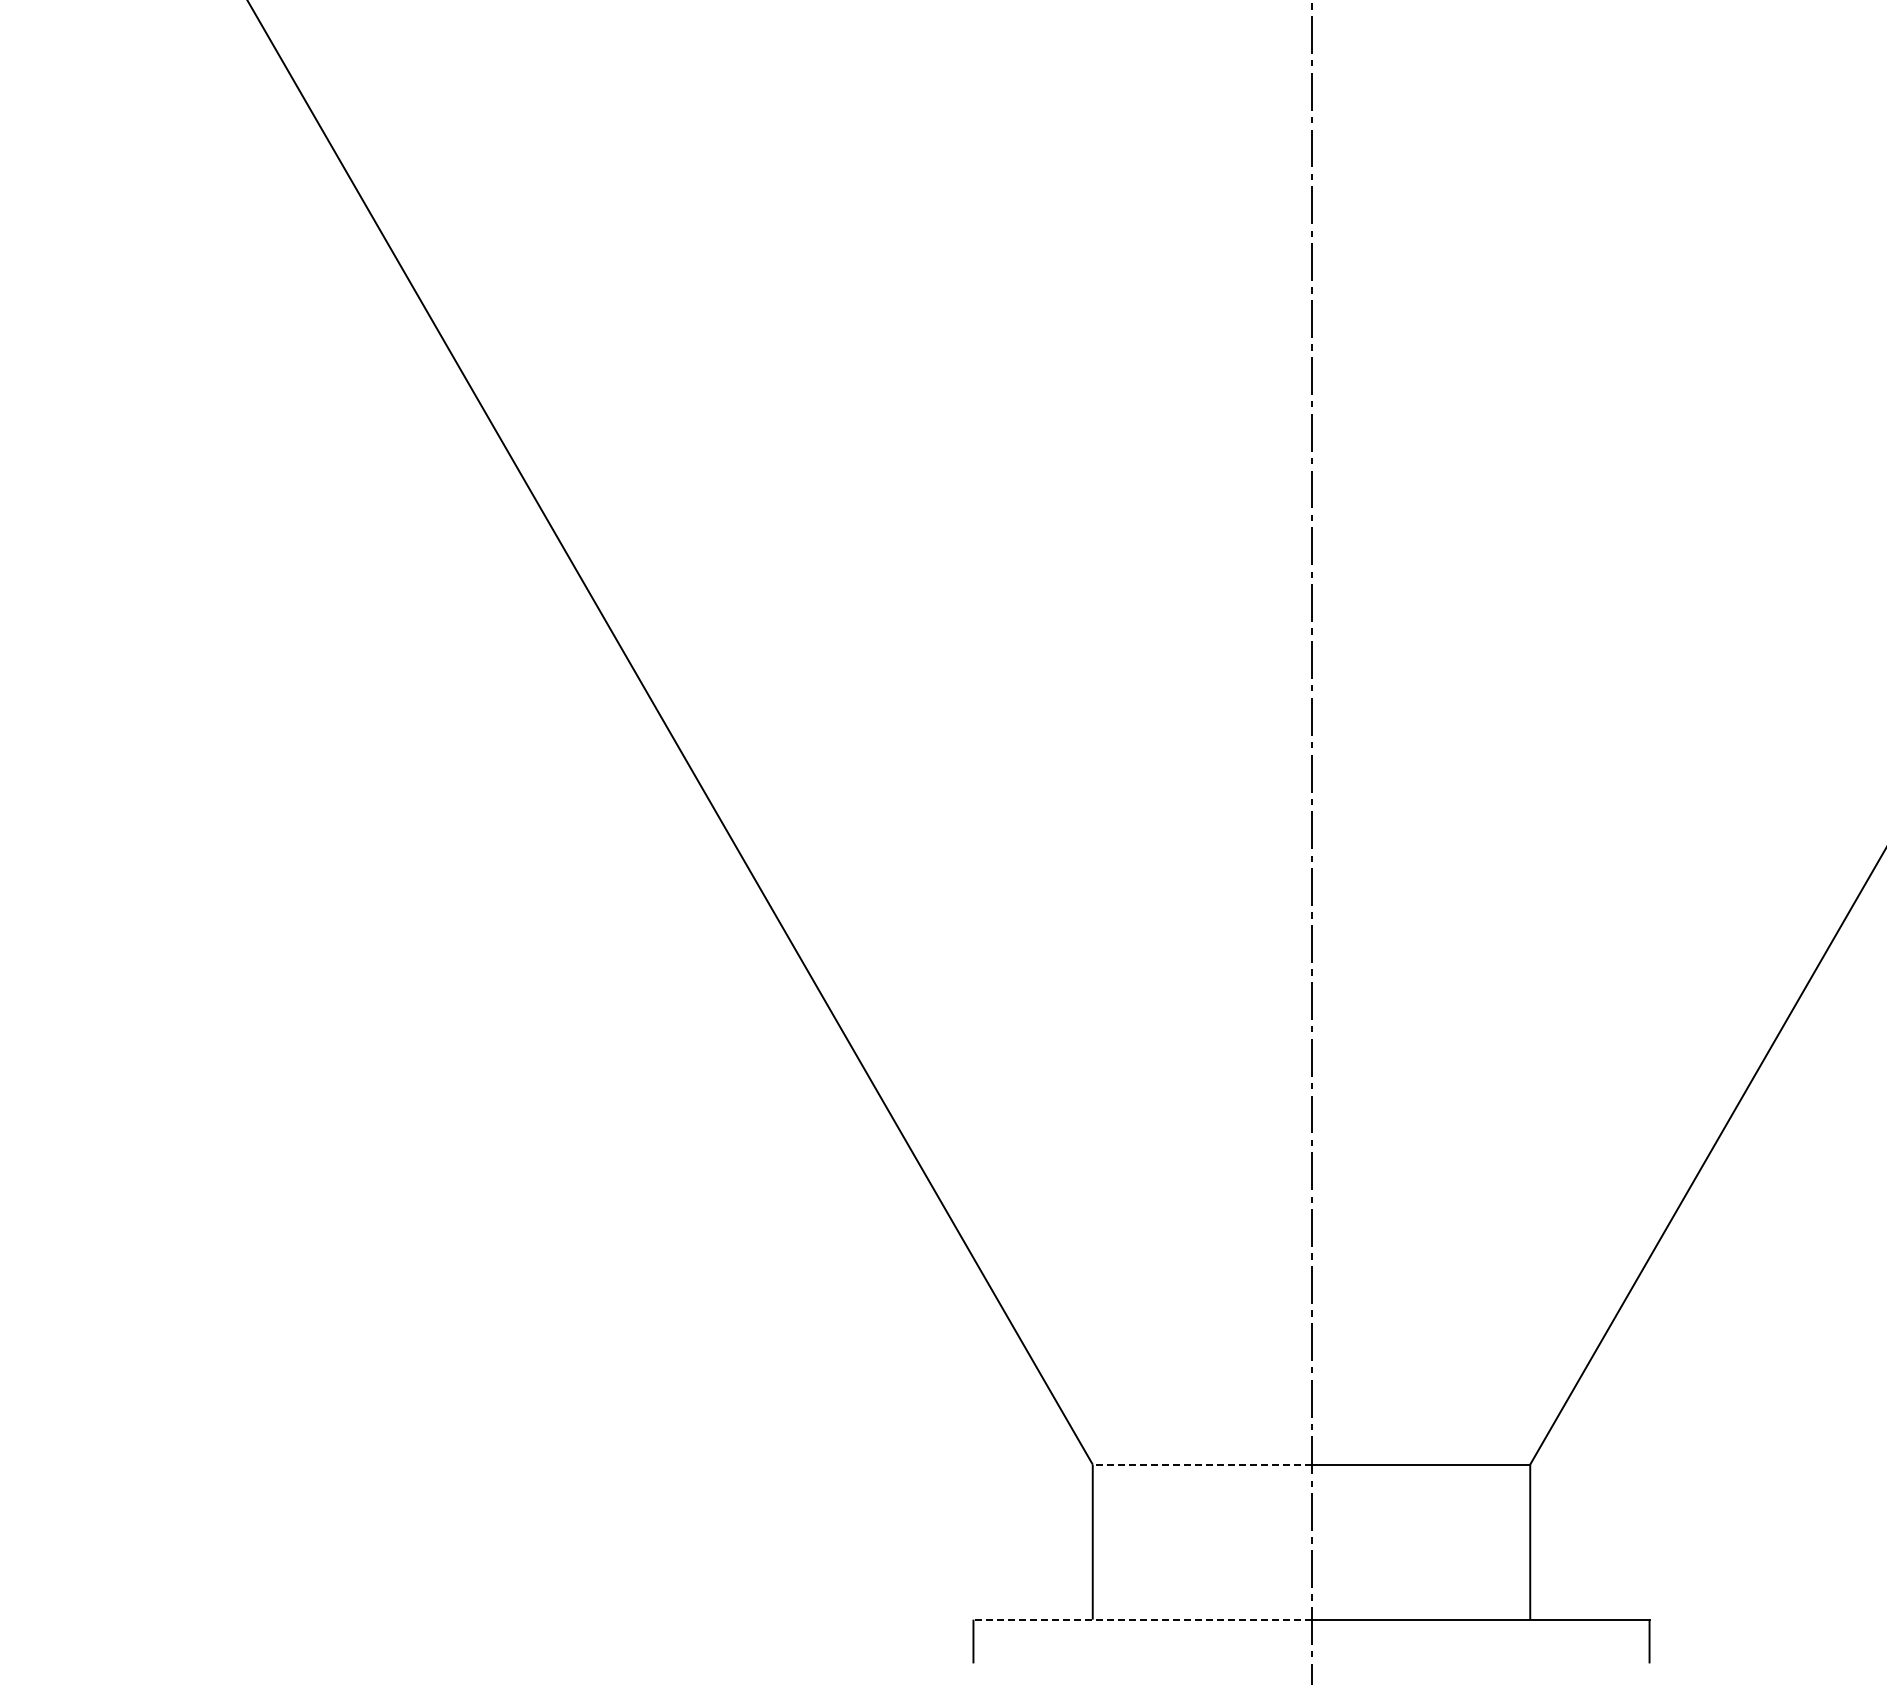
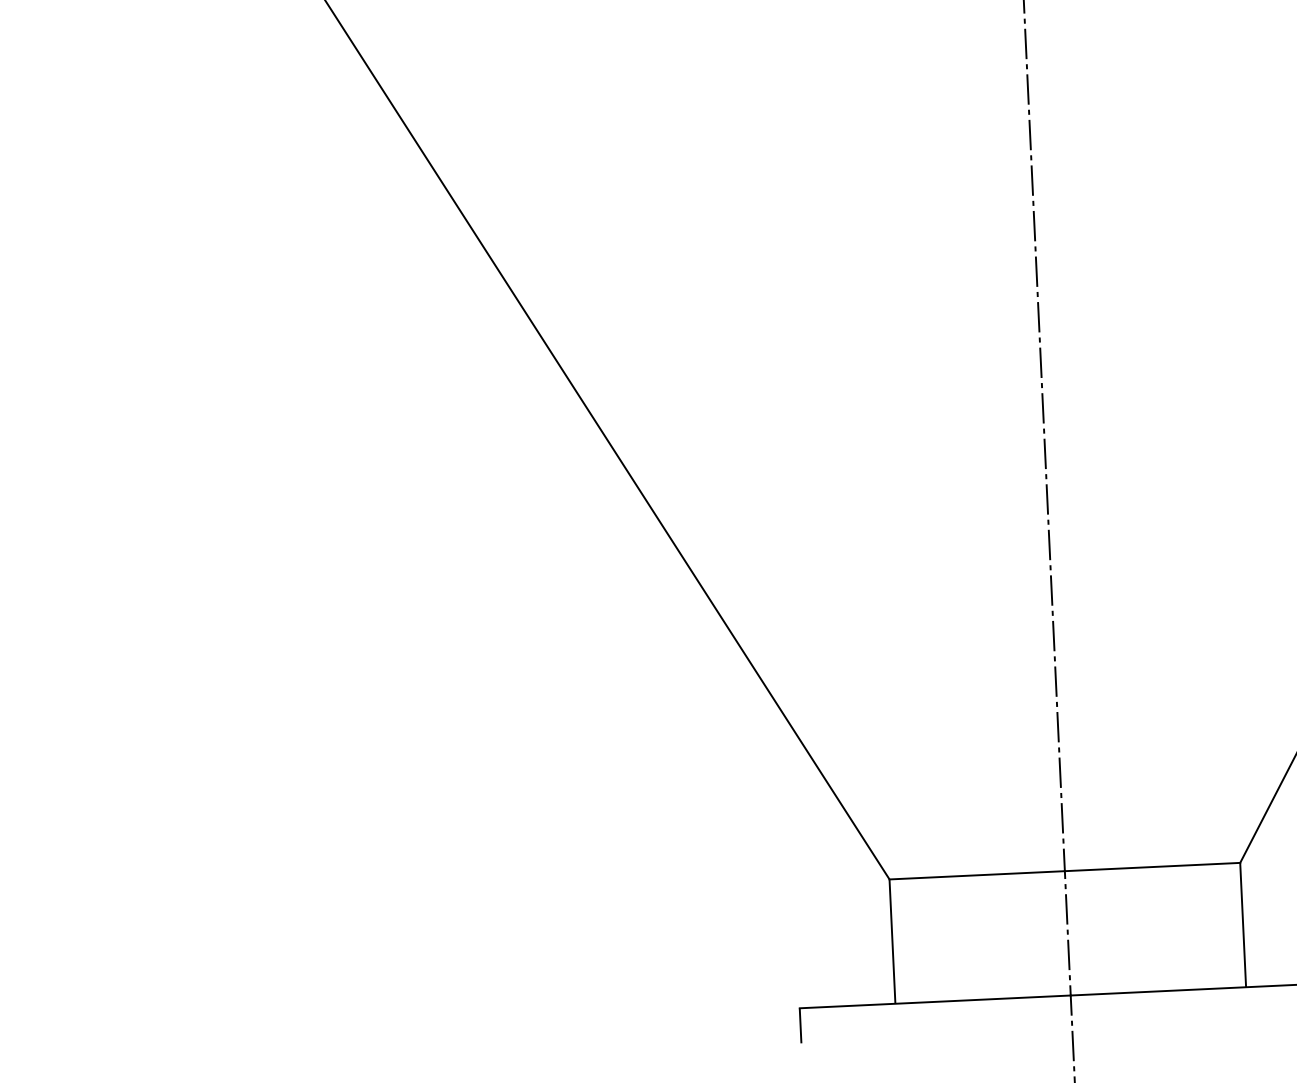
line: (1201, 1464) -> (976, 875), dashed -> solid
line: (1141, 1619) -> (934, 1001), dashed -> solid

